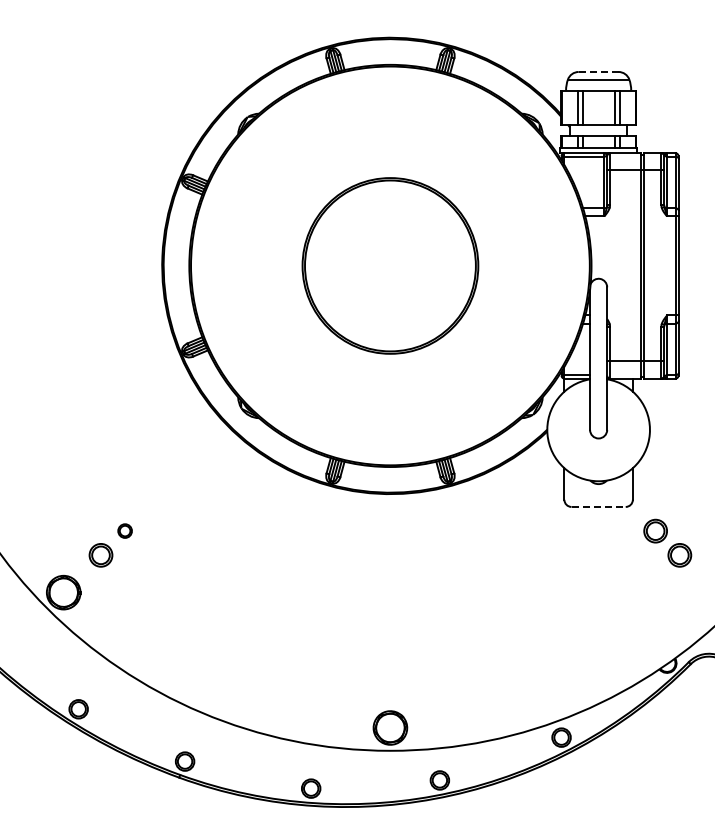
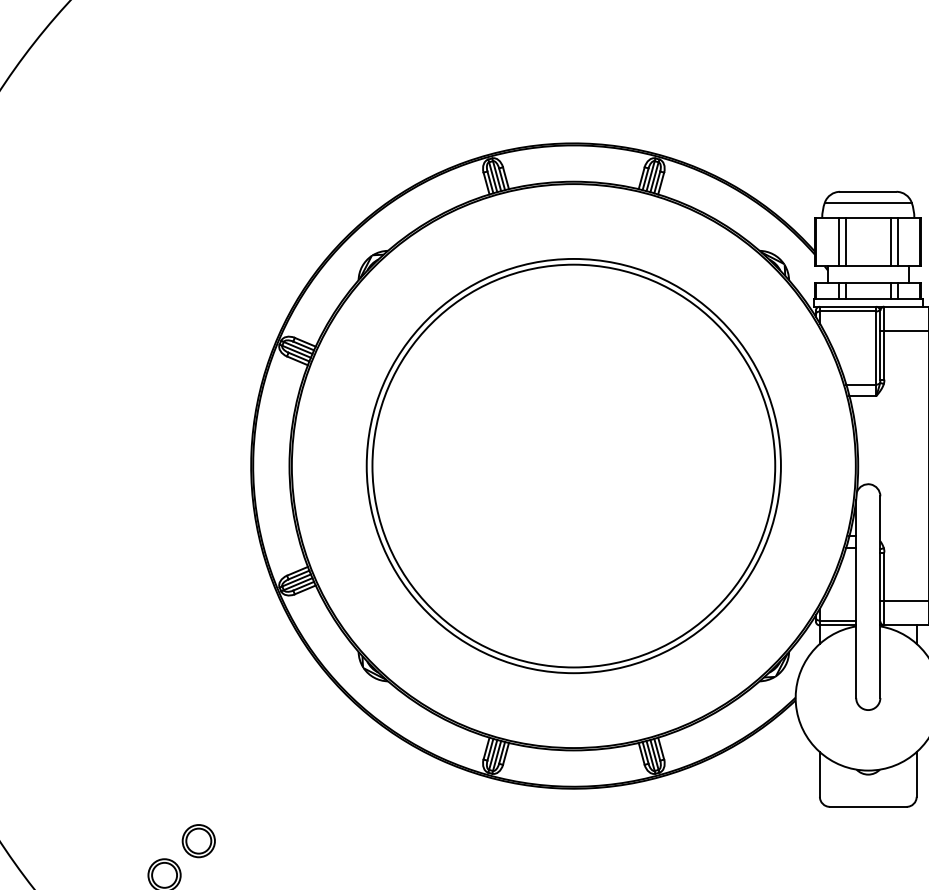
line: (598, 71) -> (868, 191), dashed -> solid
part: (390, 265) -> (573, 465), size x1.67
line: (599, 506) -> (869, 806), dashed -> solid
part: (124, 530) -> (197, 840), size x1.67

